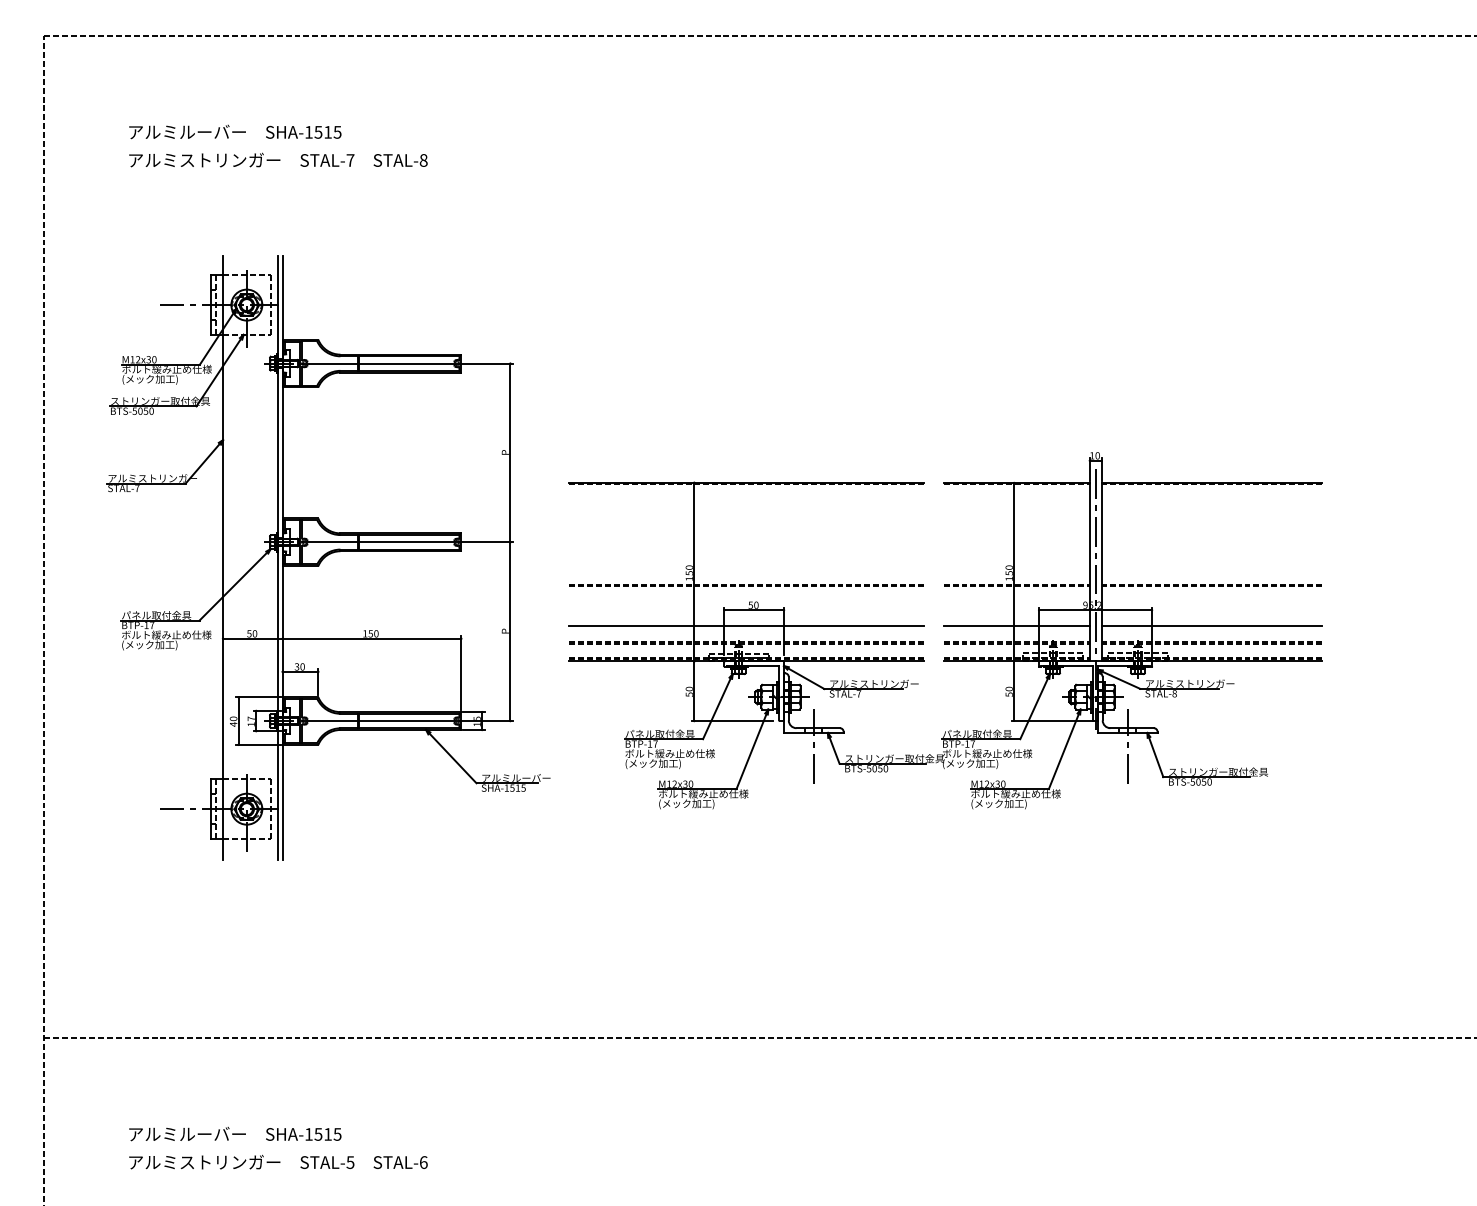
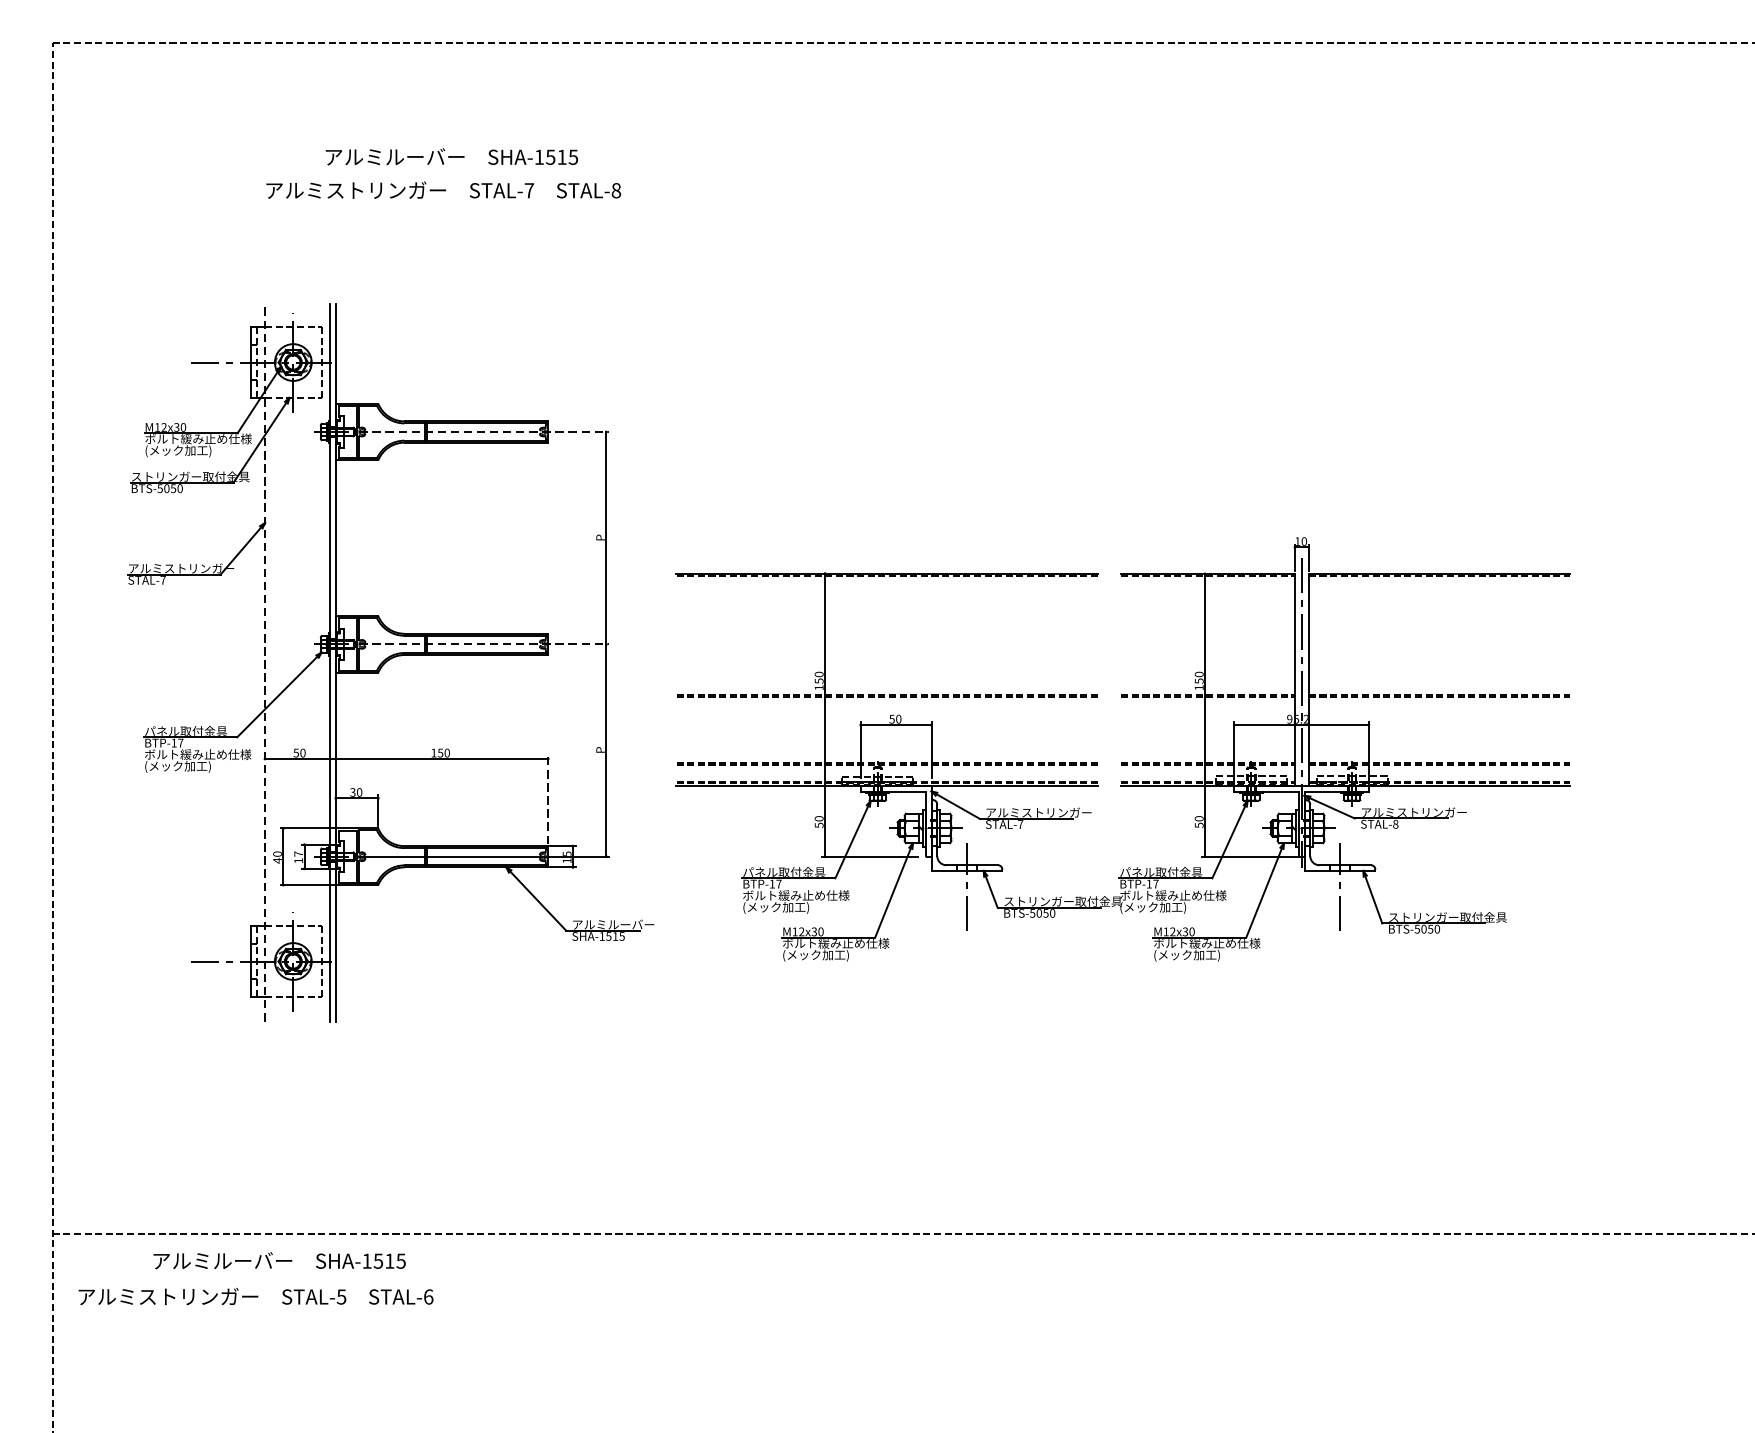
text: (235, 131) -> (452, 156), moved
text: (278, 159) -> (443, 189), moved
line: (408, 363) -> (485, 431), solid -> dashed
line: (408, 542) -> (485, 644), solid -> dashed
line: (223, 557) -> (265, 662), solid -> dashed
line: (745, 625) -> (885, 743), removed
line: (1016, 625) -> (1207, 743), removed
line: (1211, 625) -> (1439, 743), removed
line: (461, 673) -> (548, 800), solid -> dashed
text: (235, 1133) -> (279, 1260), moved
text: (278, 1161) -> (256, 1295), moved

